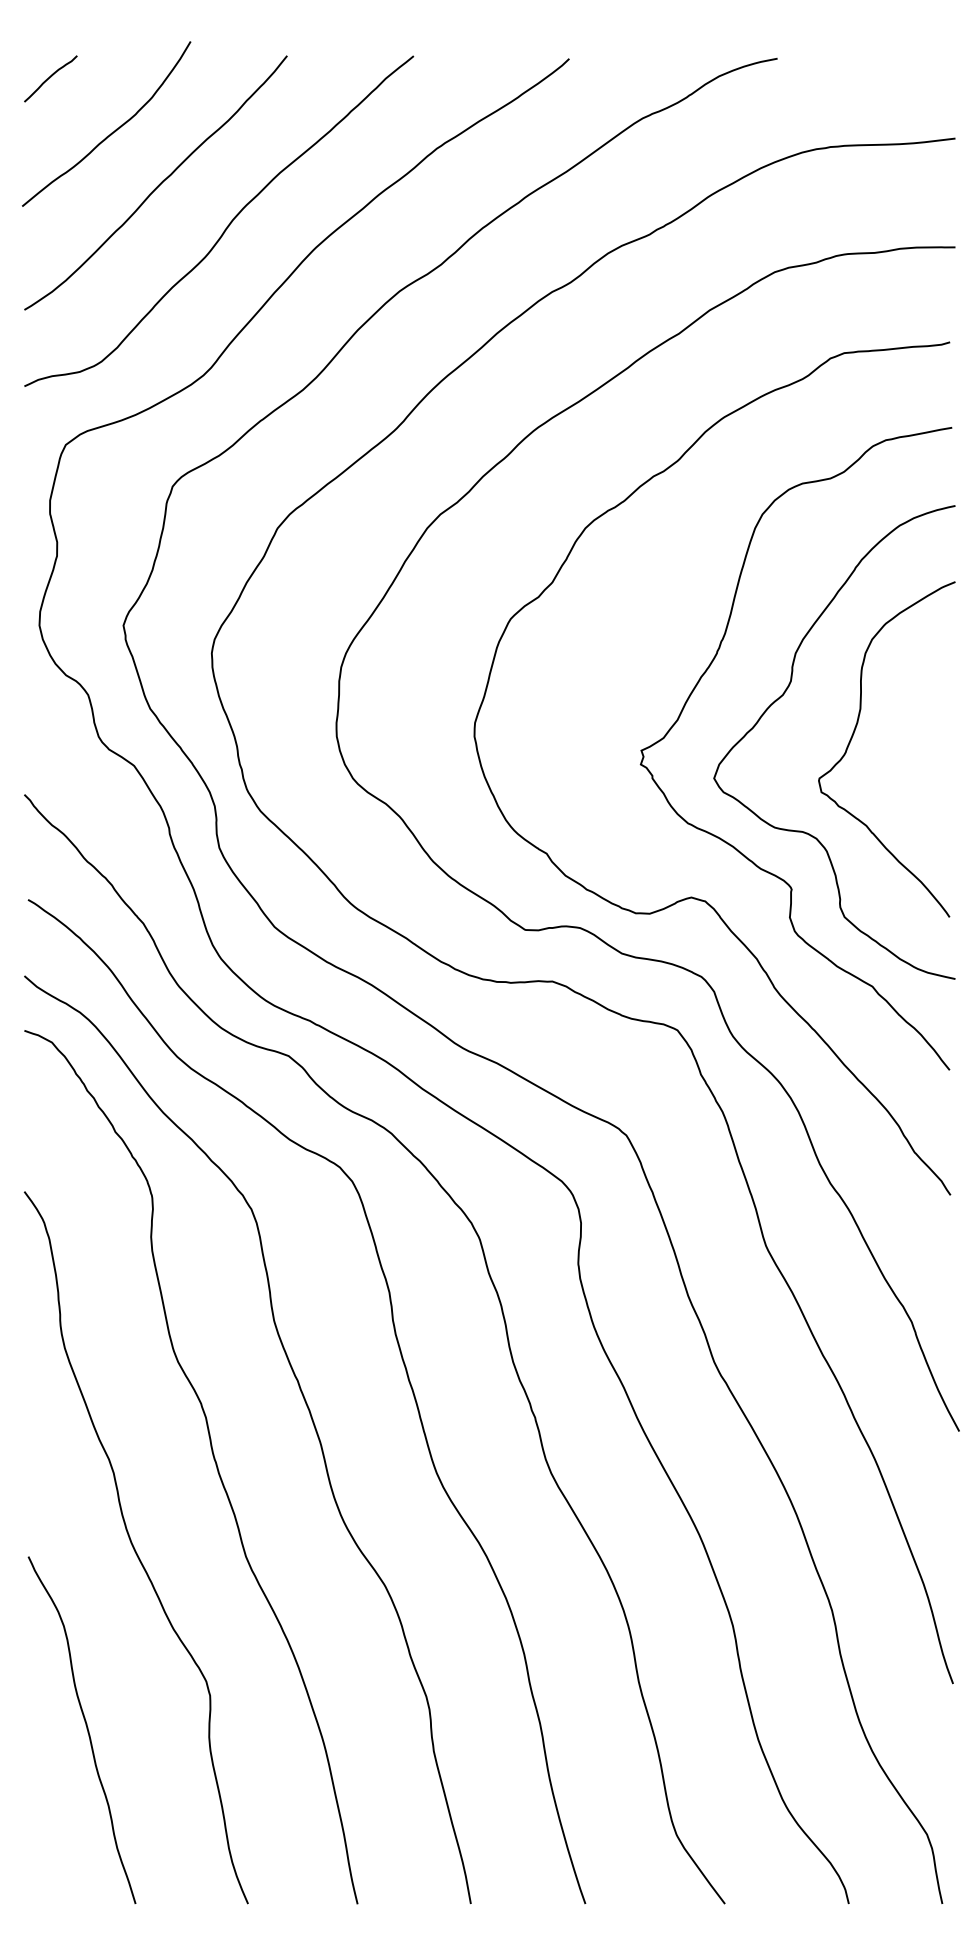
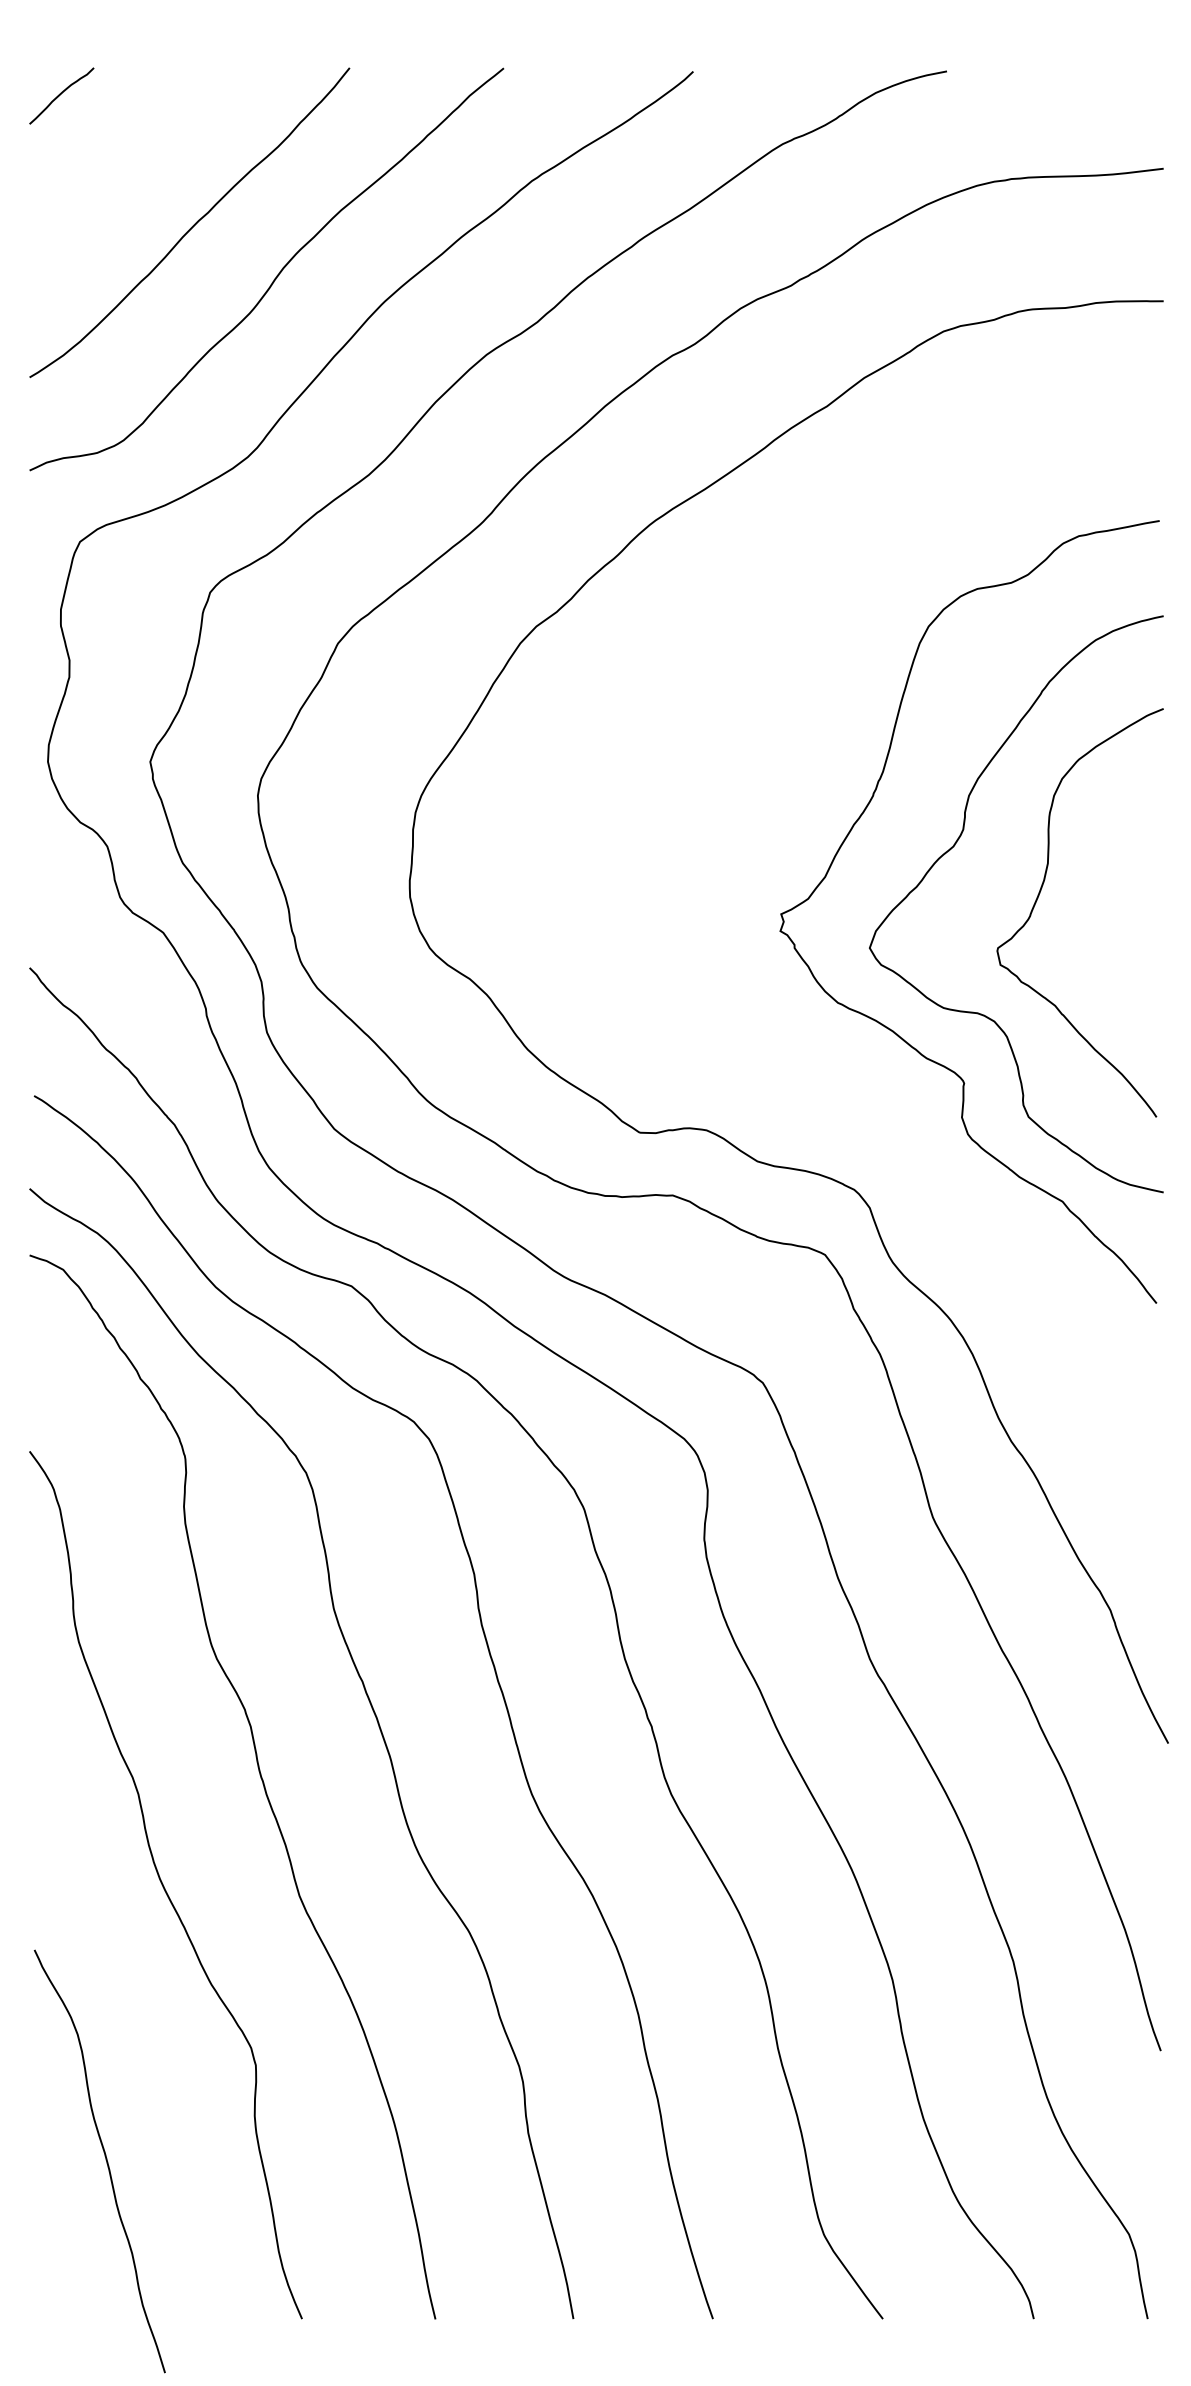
curve: (113, 130) -> (138, 159), removed
curve: (693, 896) -> (844, 1092), removed
curve: (86, 1729) -> (105, 2160), moved

